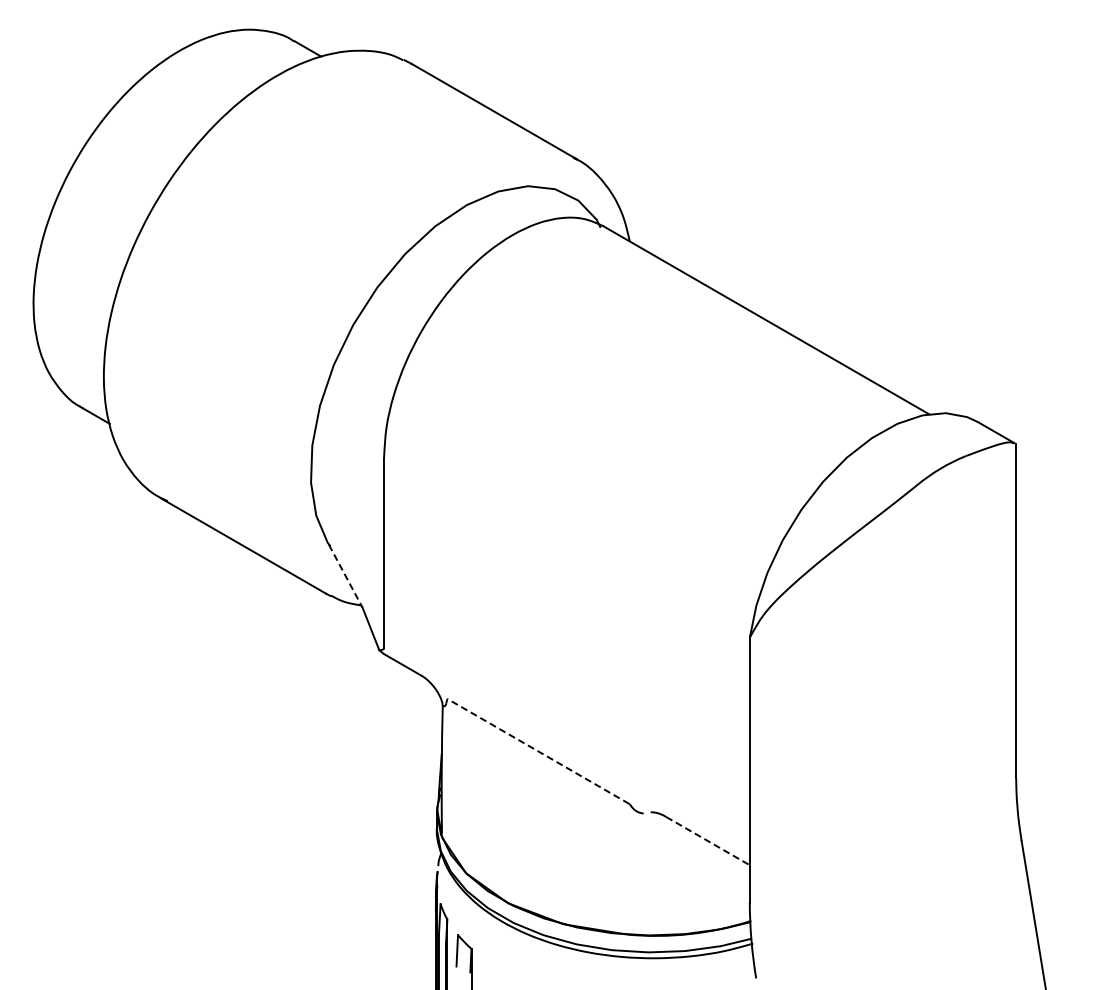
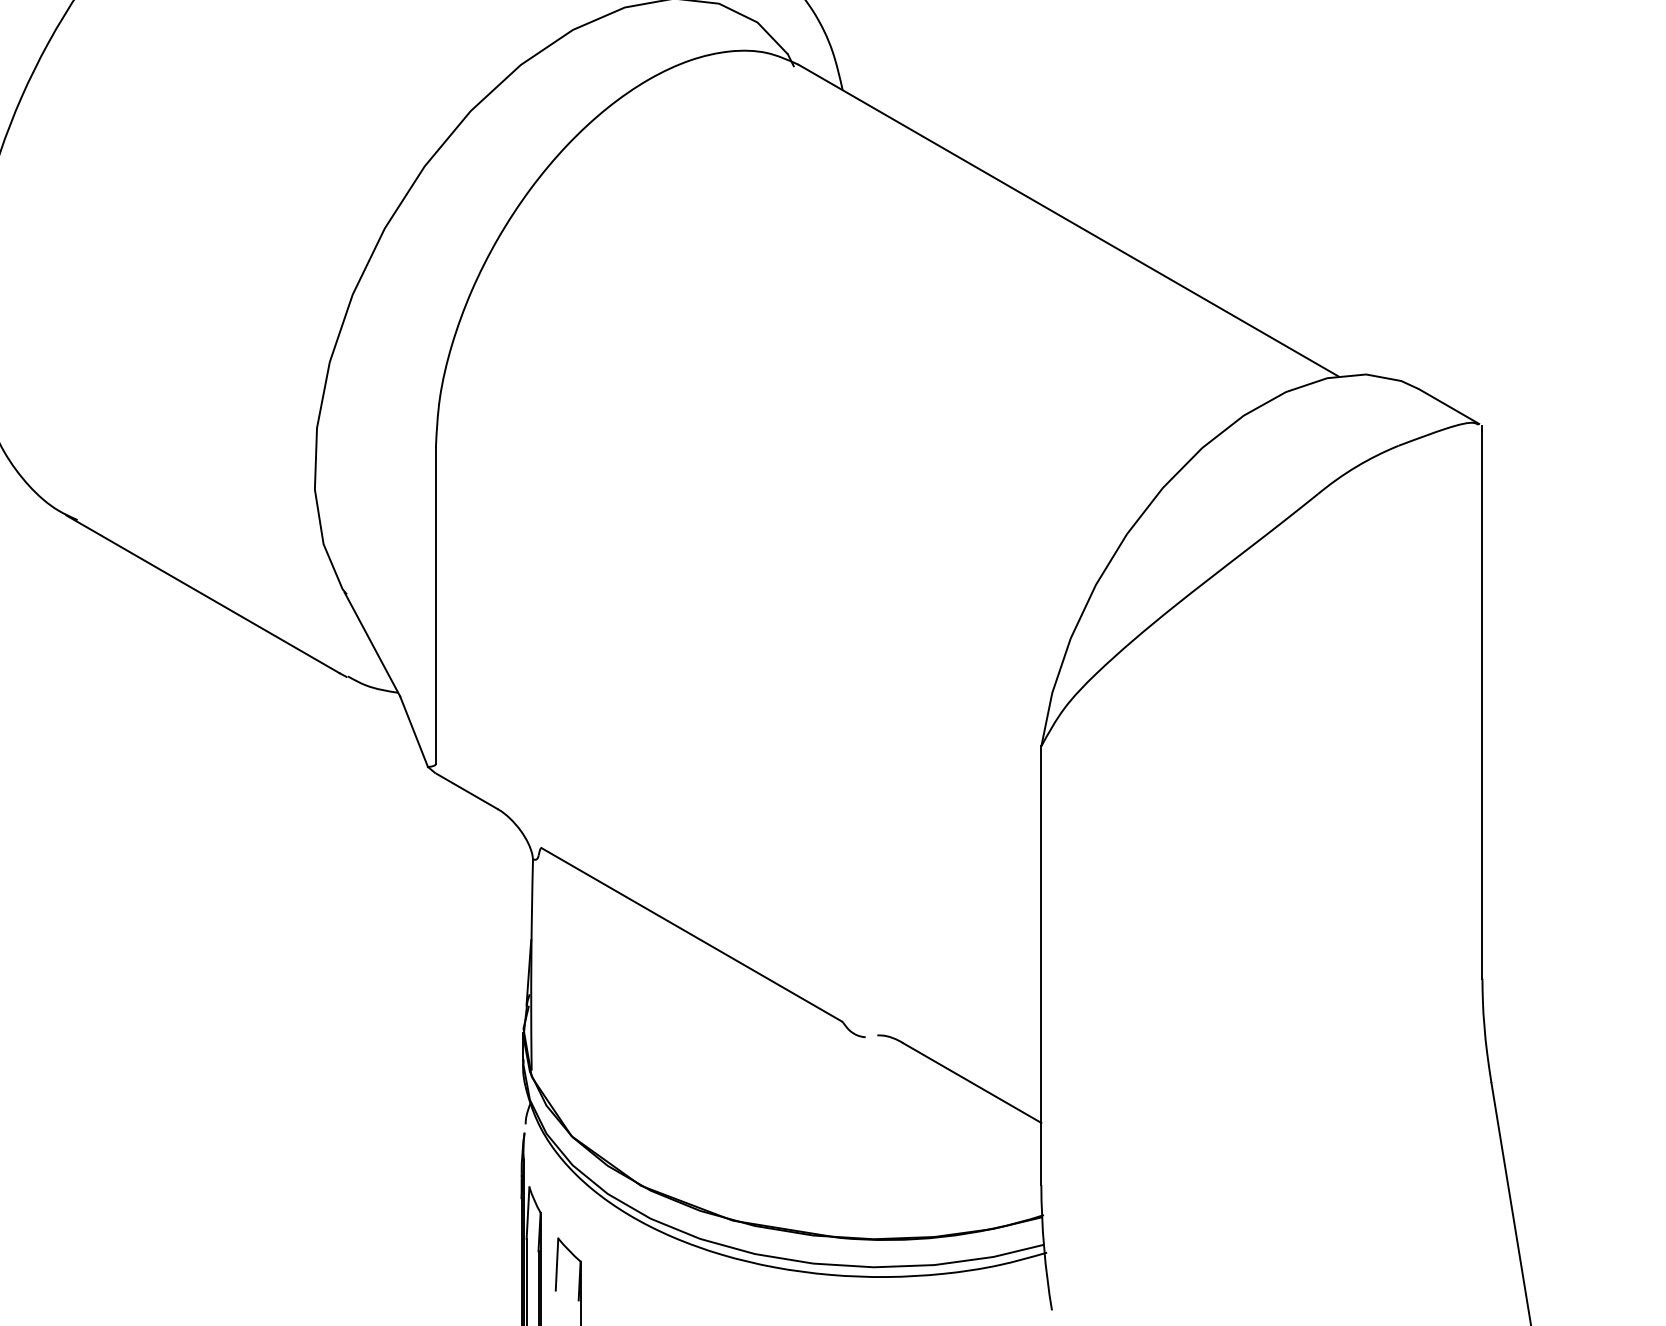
line: (345, 576) -> (371, 644), dashed -> solid
line: (538, 751) -> (691, 934), dashed -> solid
line: (708, 841) -> (972, 1083), dashed -> solid

